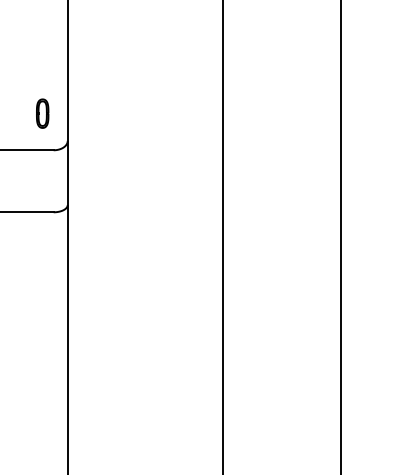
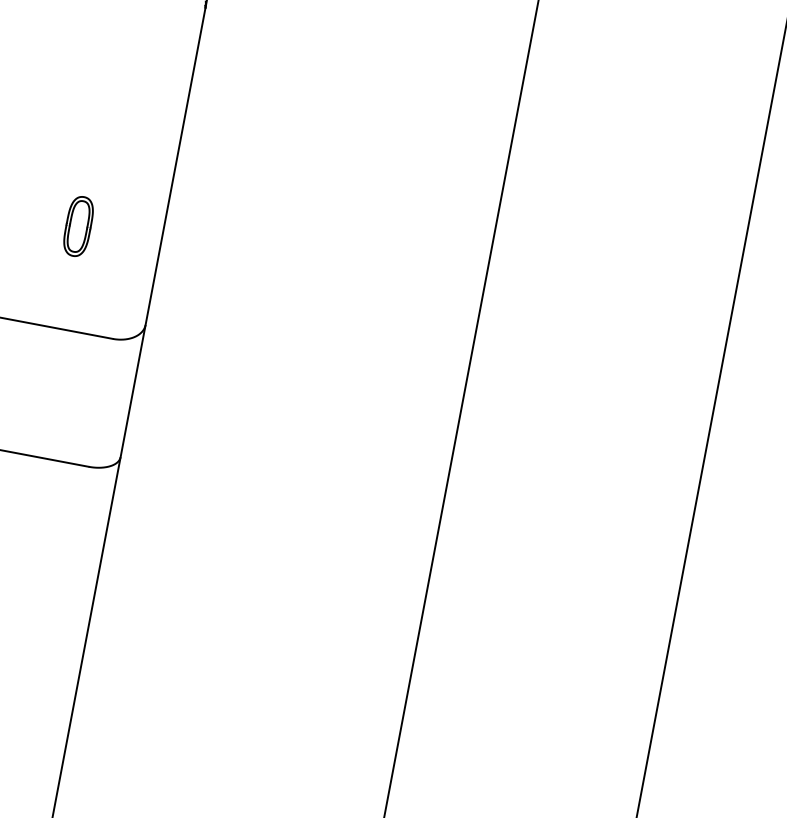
part: (42, 113) -> (78, 226), moved

